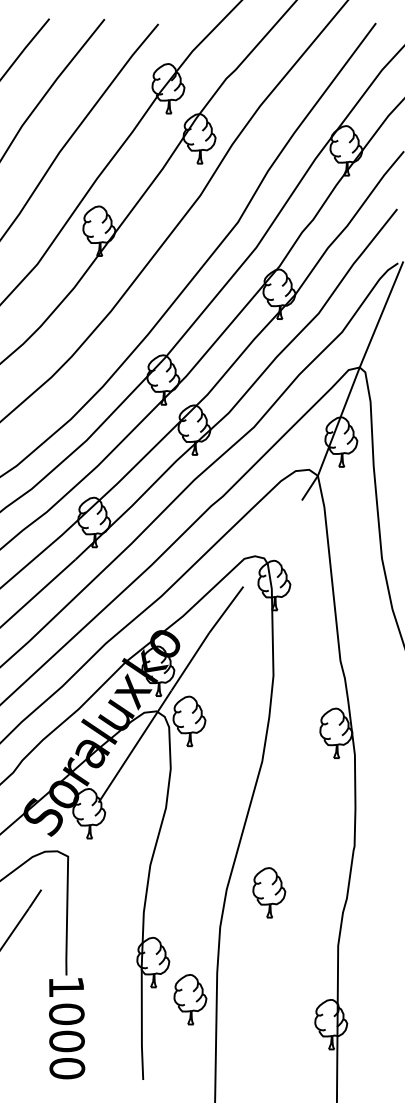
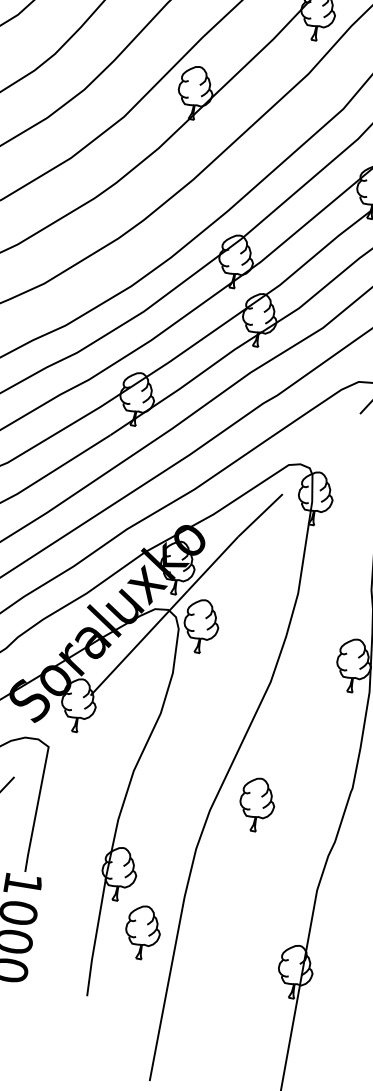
part: (269, 892) -> (257, 804), moved
part: (190, 999) -> (142, 932), moved

